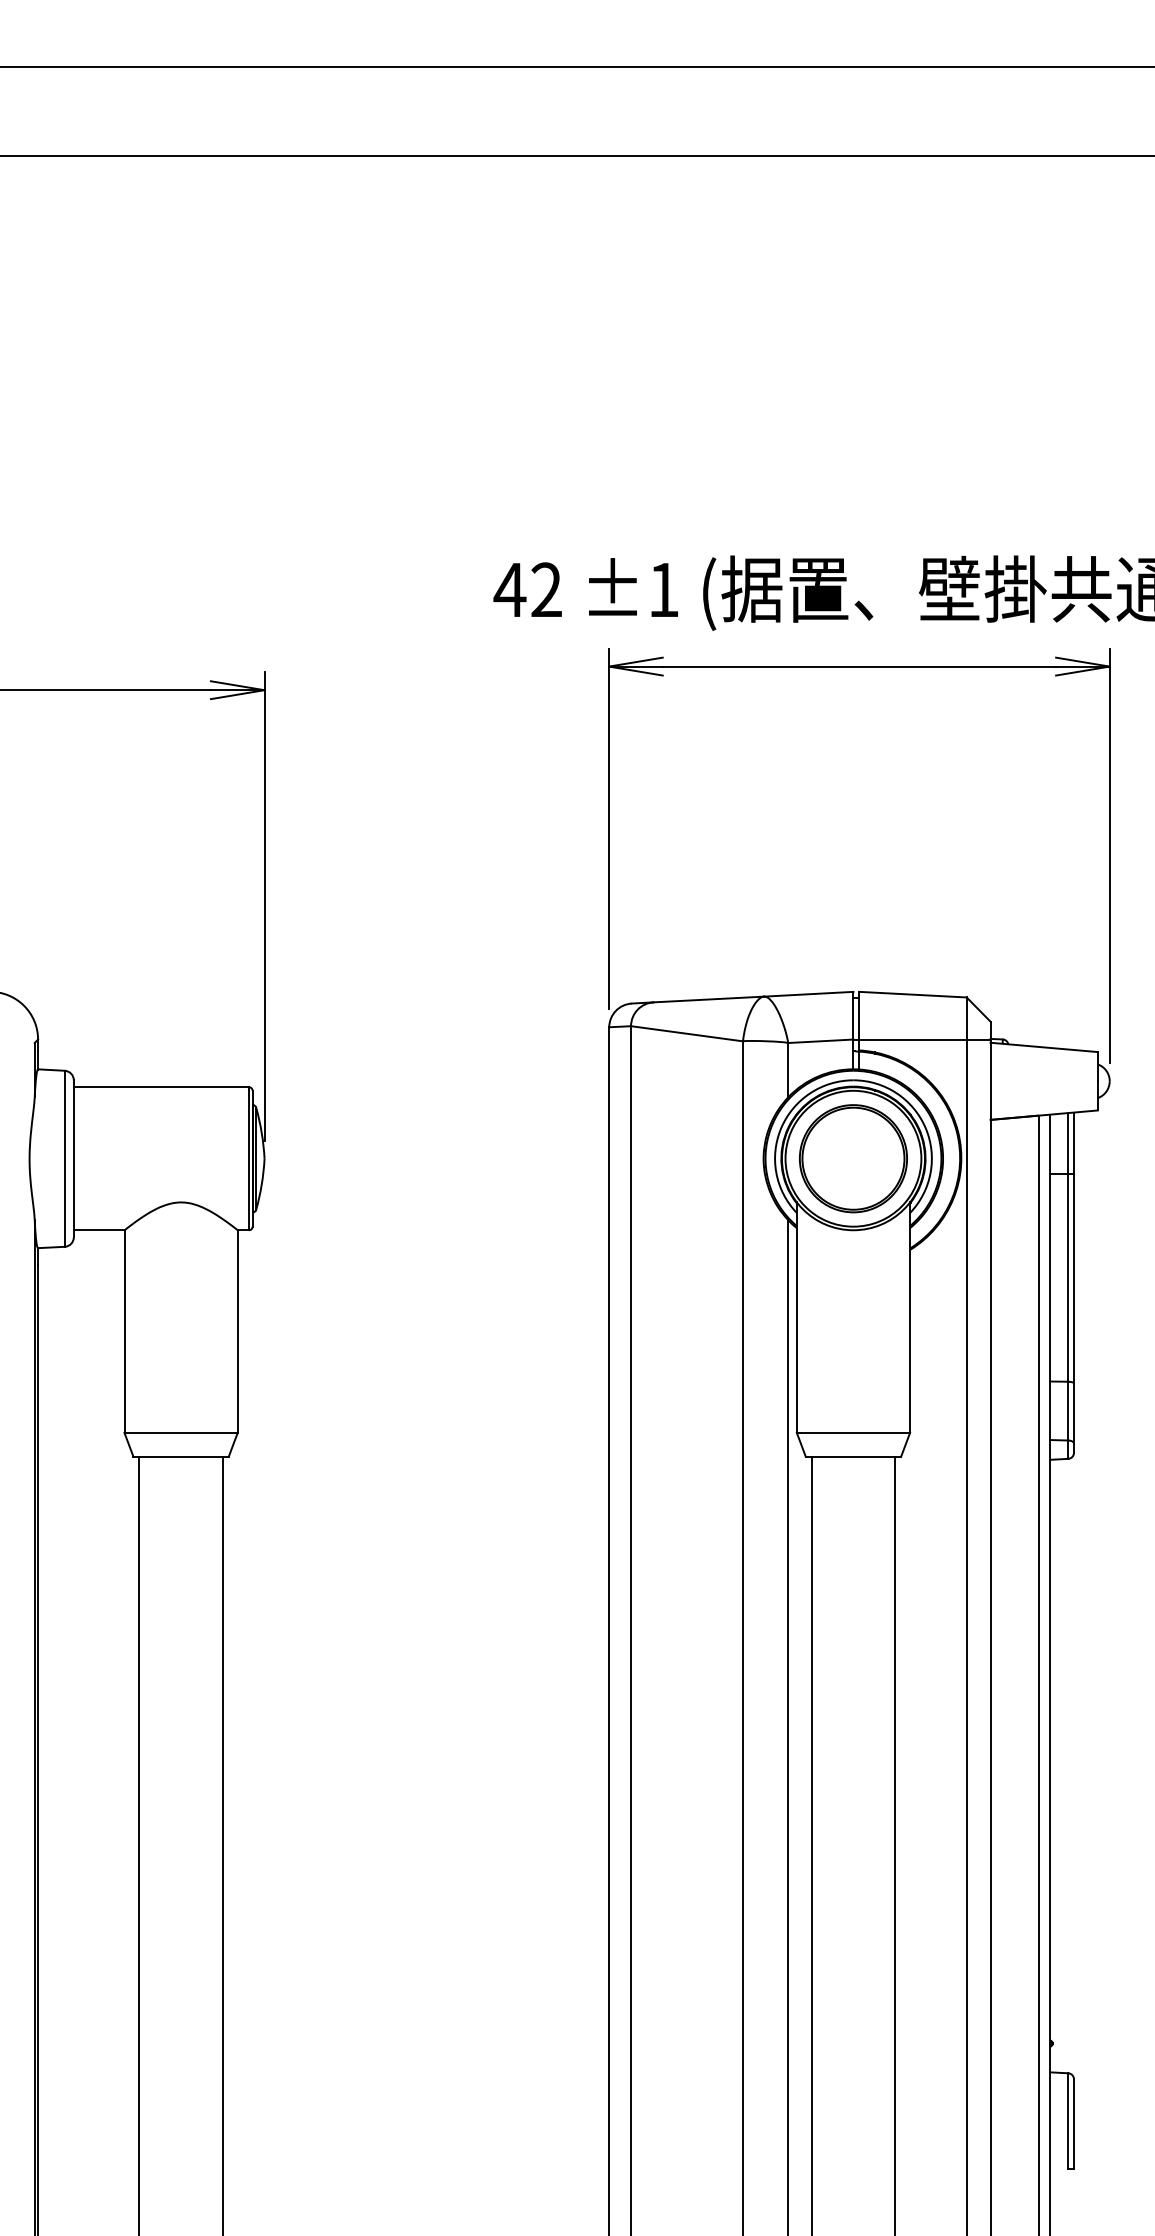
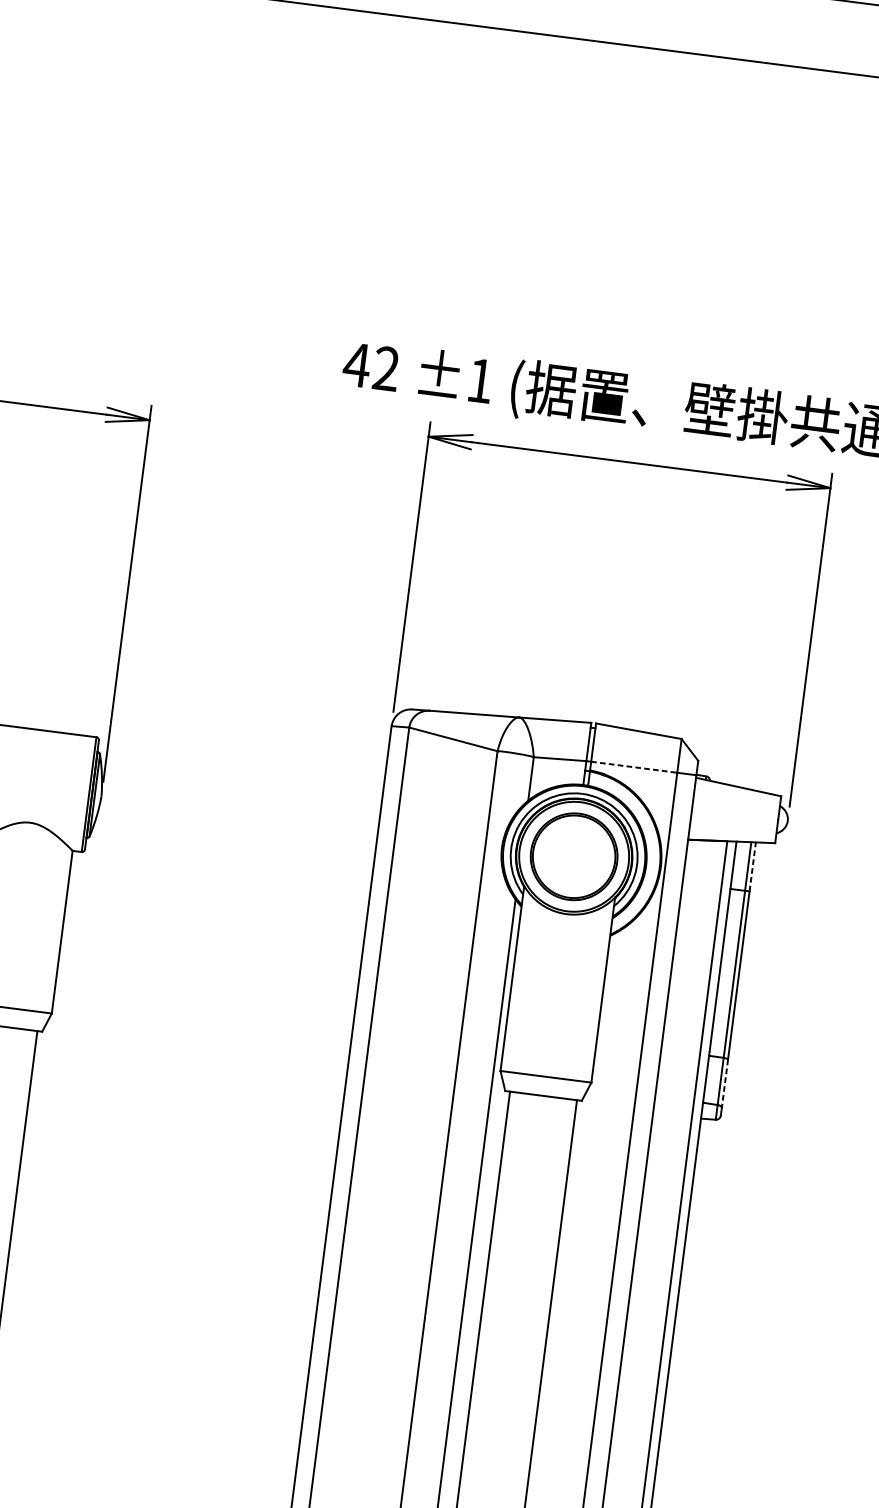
line: (913, 1039) -> (634, 767), solid -> dashed
line: (1073, 1143) -> (752, 867), solid -> dashed
line: (1073, 1413) -> (724, 1083), solid -> dashed

